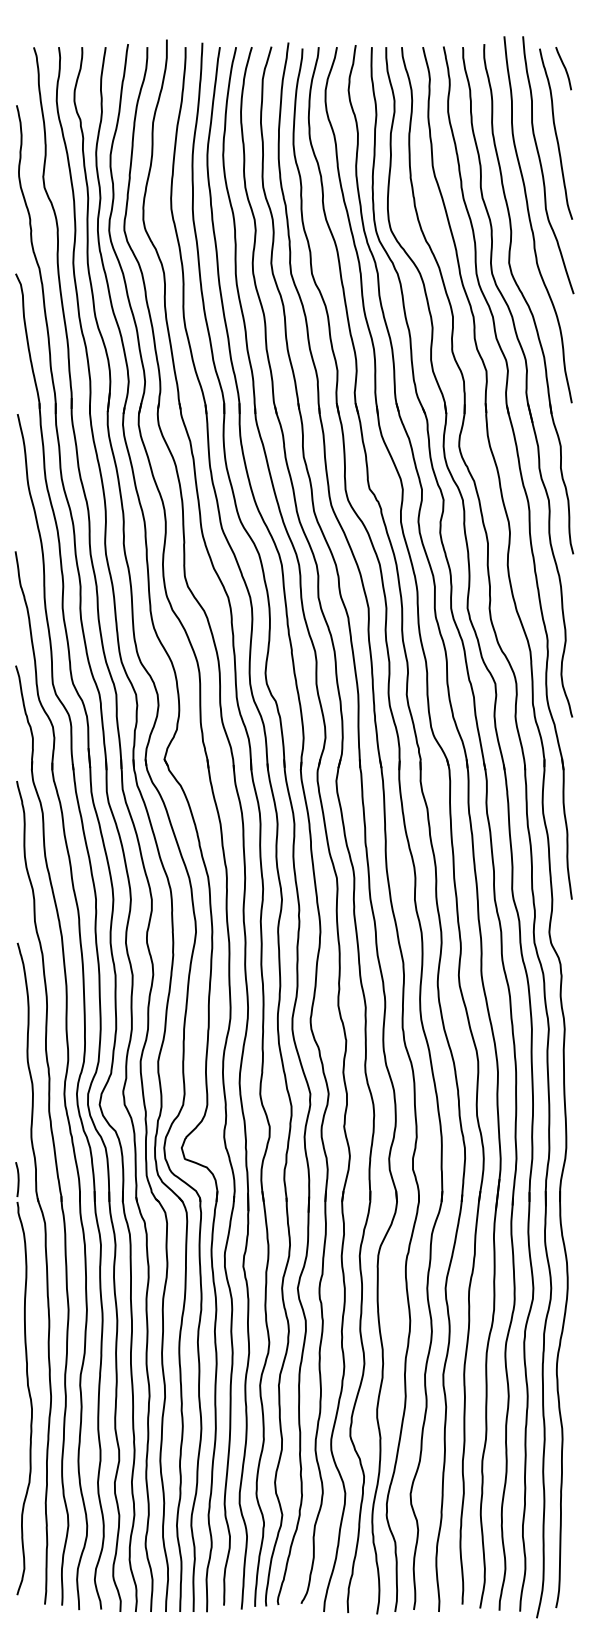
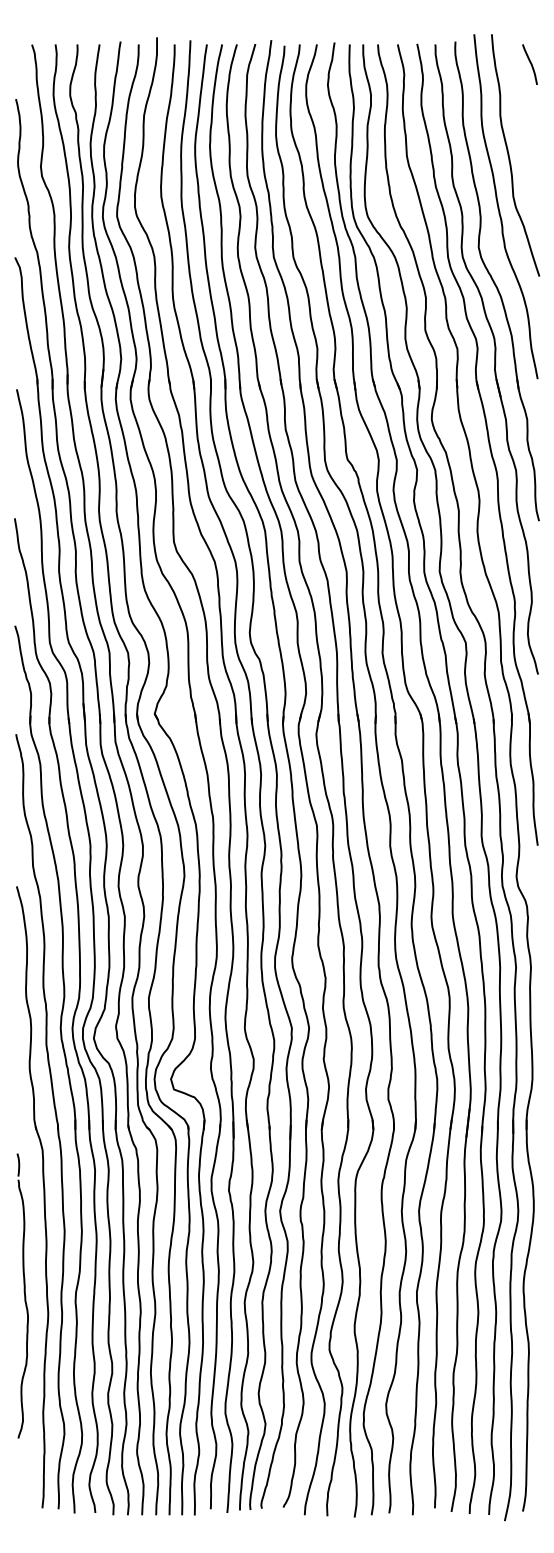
curve: (556, 133) -> (523, 125), removed
part: (23, 1378) -> (22, 1295), size x0.7

